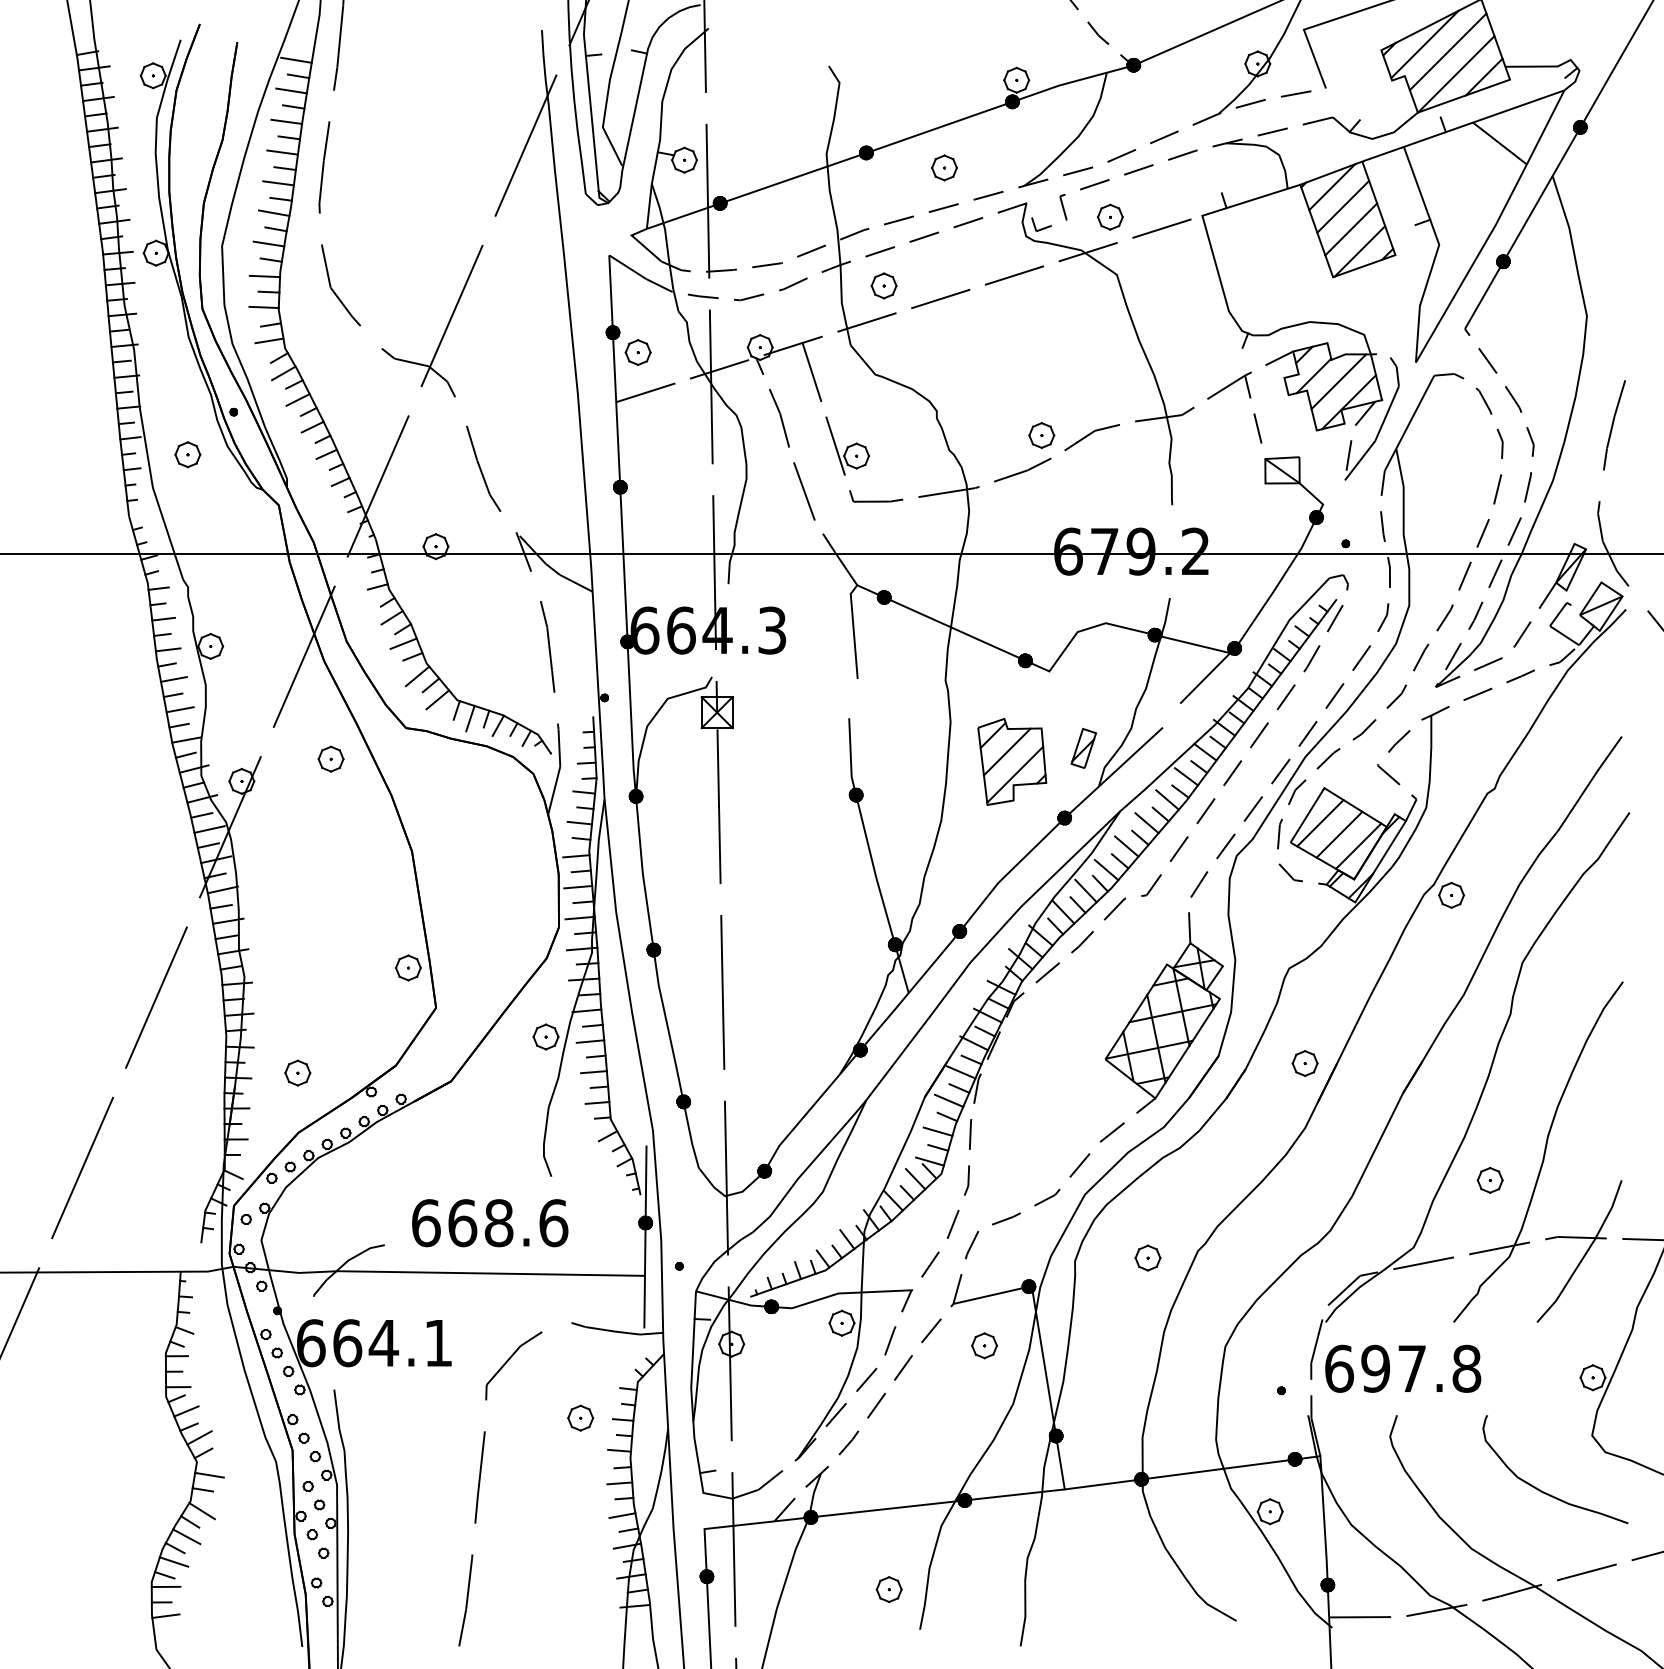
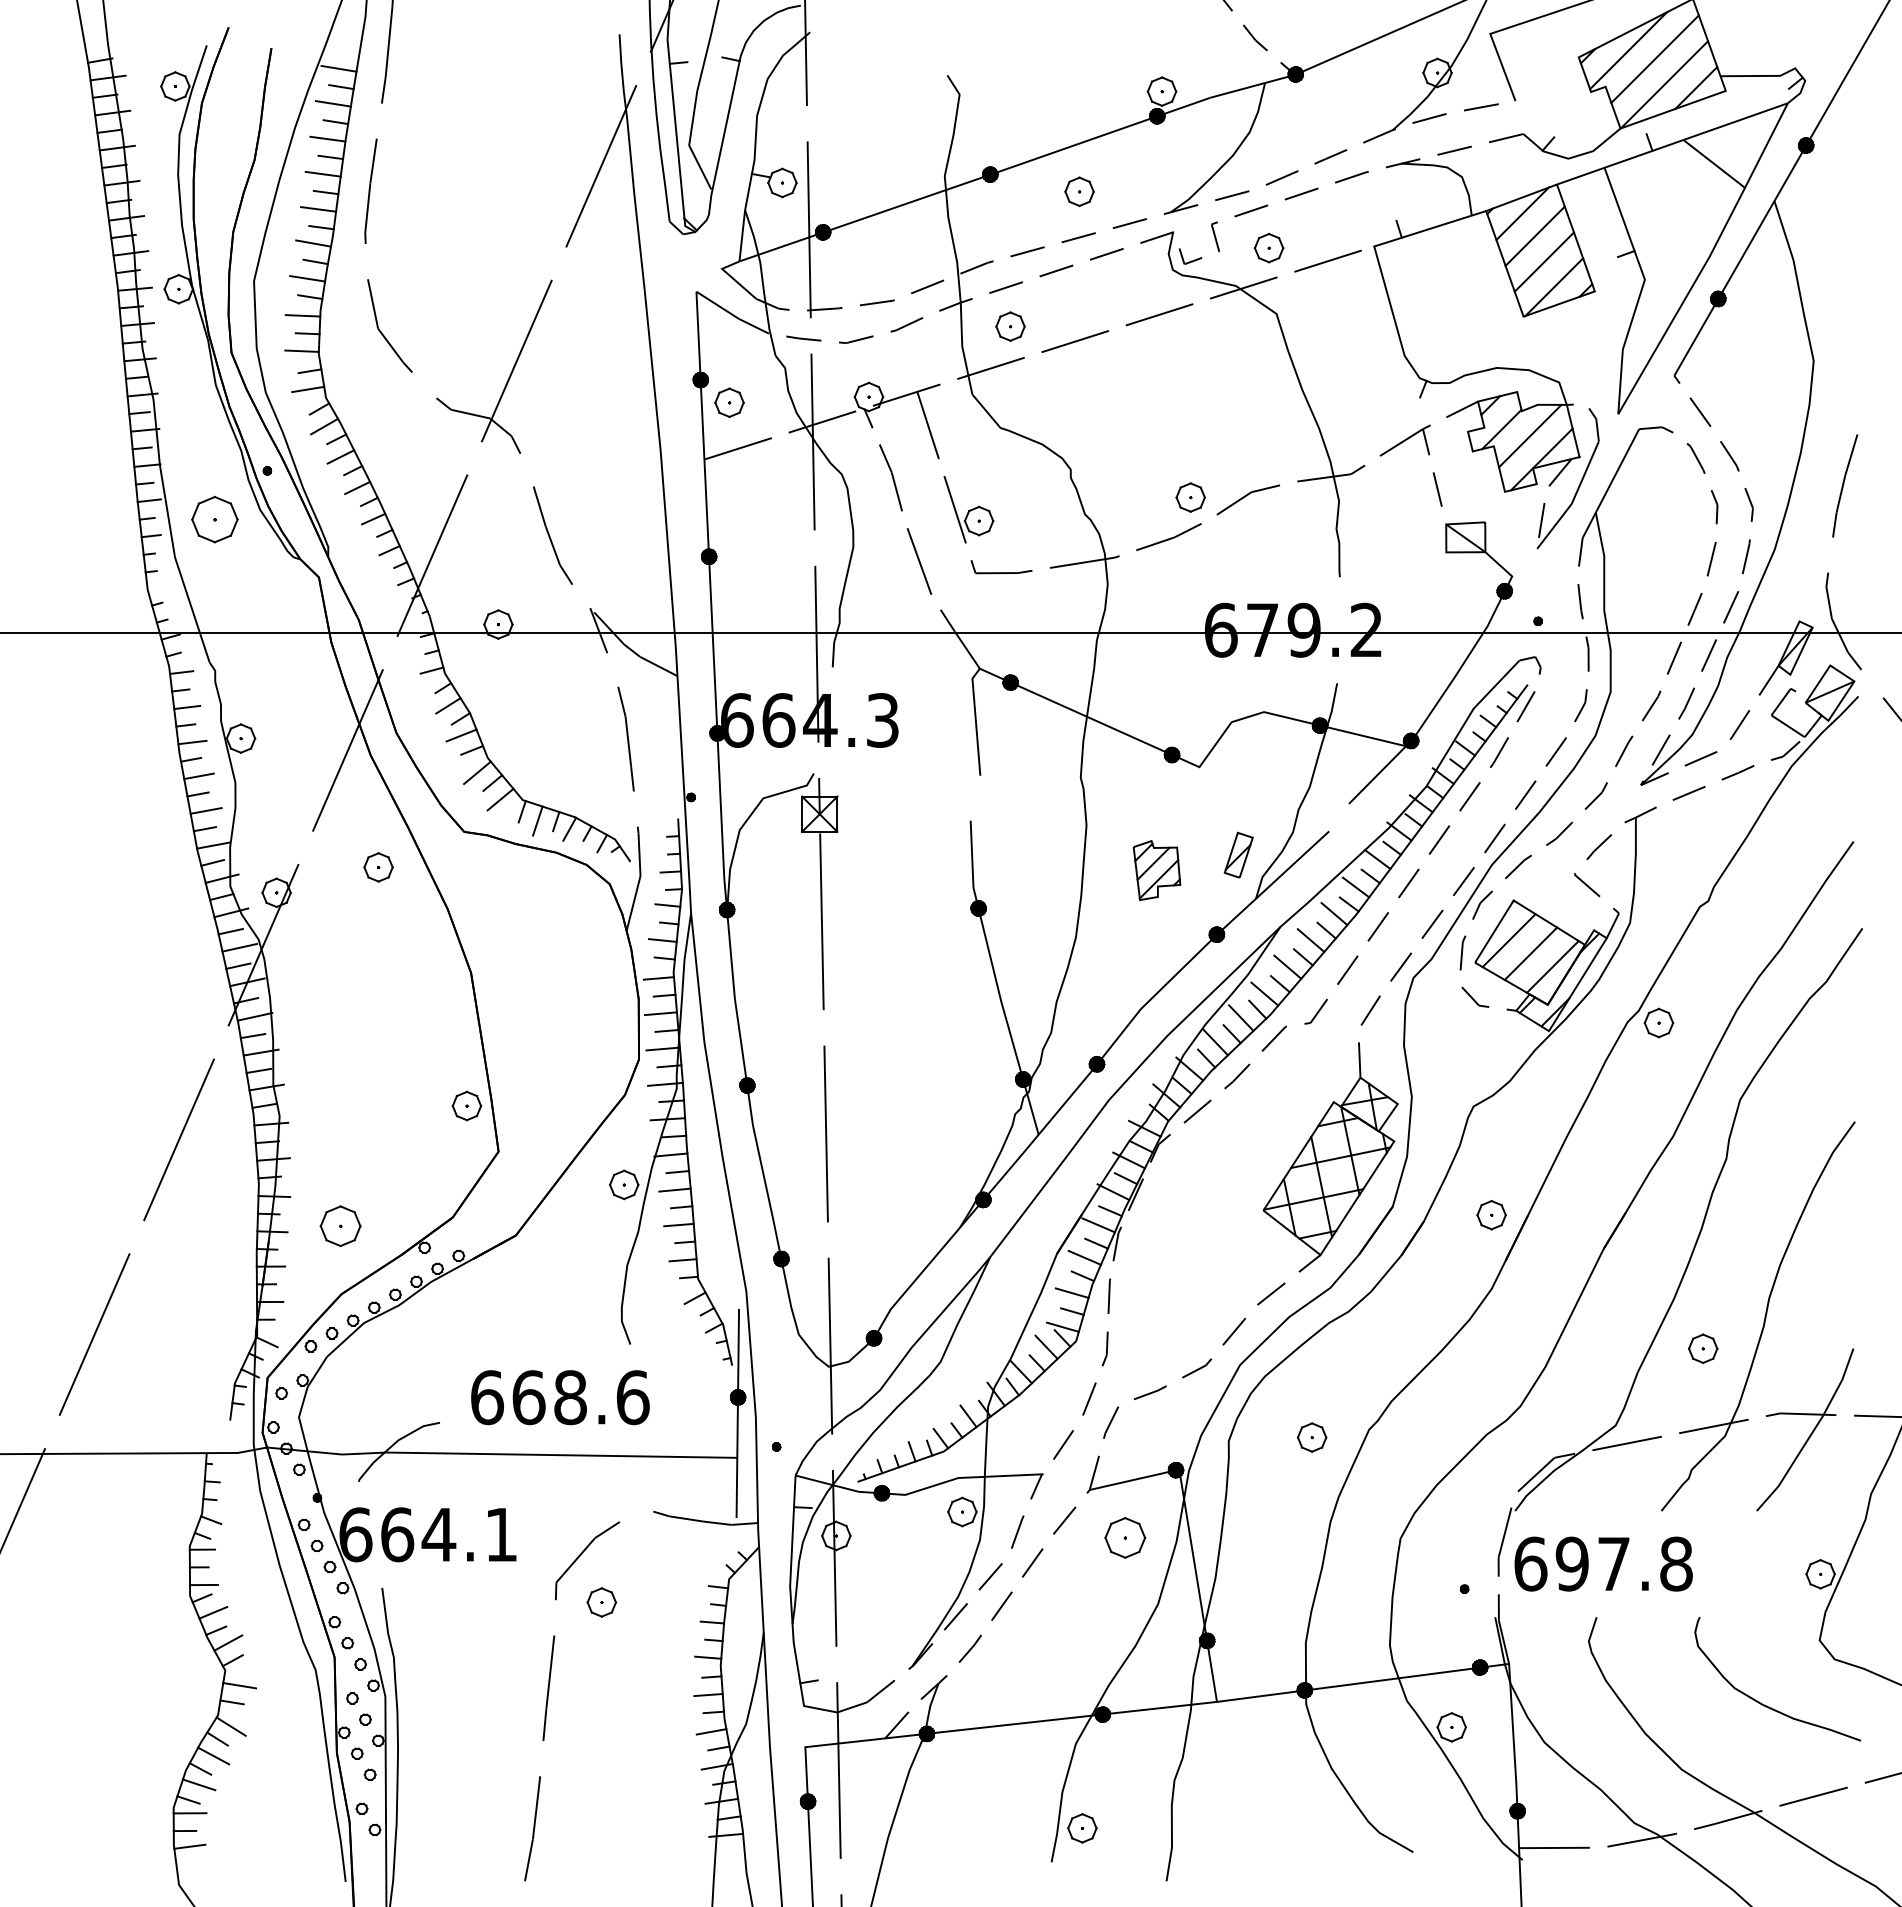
part: (187, 454) -> (214, 519), size x1.6
part: (1011, 761) -> (1156, 870), size x0.6
part: (297, 1072) -> (340, 1225), size x1.4
part: (984, 1345) -> (1125, 1537), size x1.4
part: (580, 1418) -> (601, 1602), moved
part: (889, 1589) -> (1082, 1828), moved

